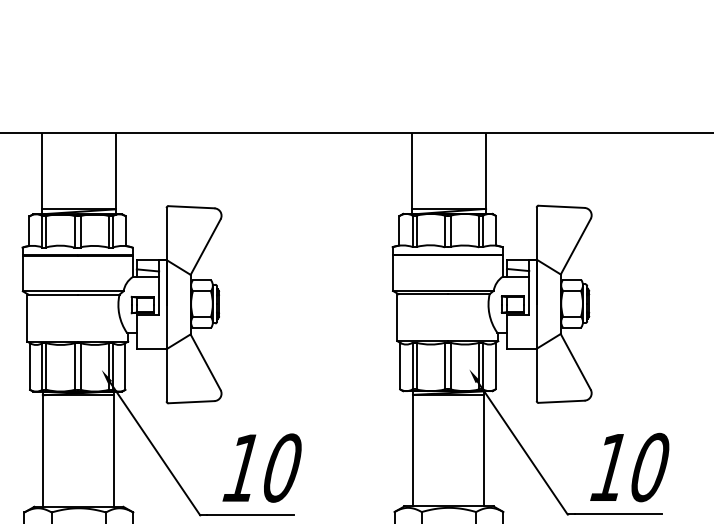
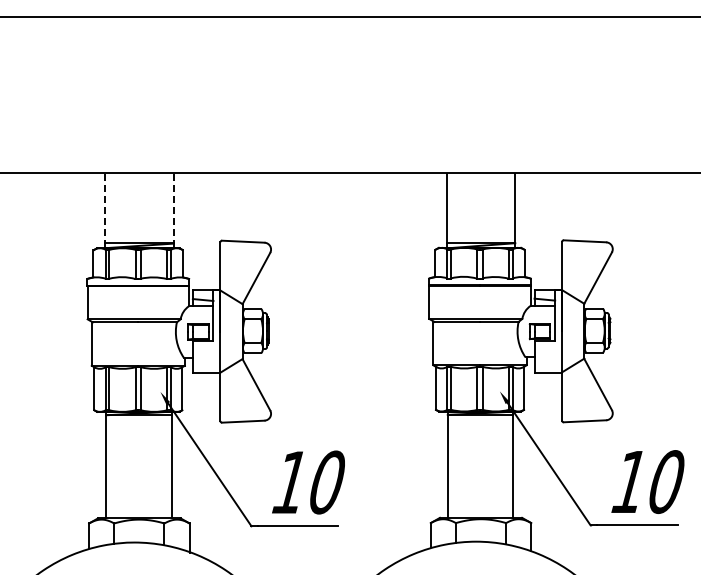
line: (42, 174) -> (105, 211), solid -> dashed
line: (115, 174) -> (173, 211), solid -> dashed

